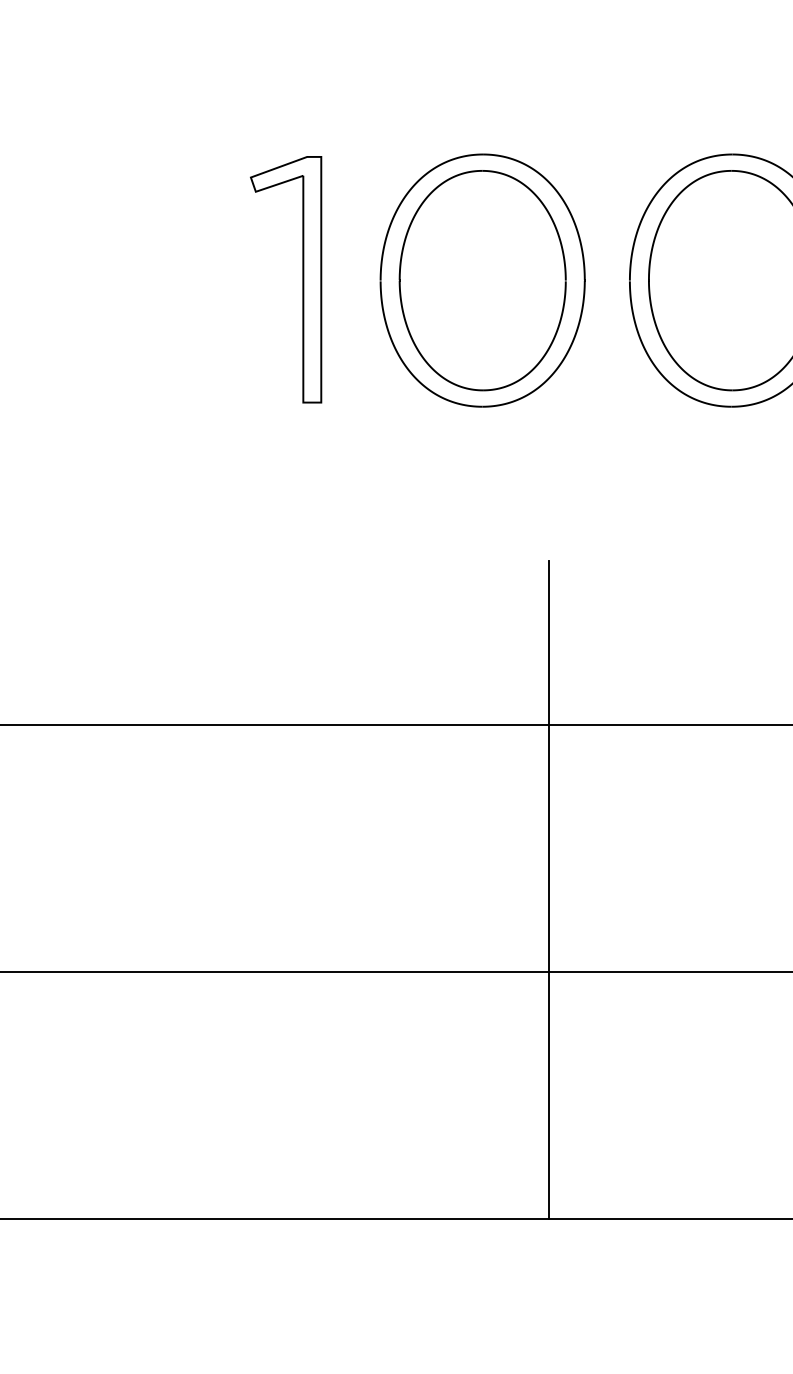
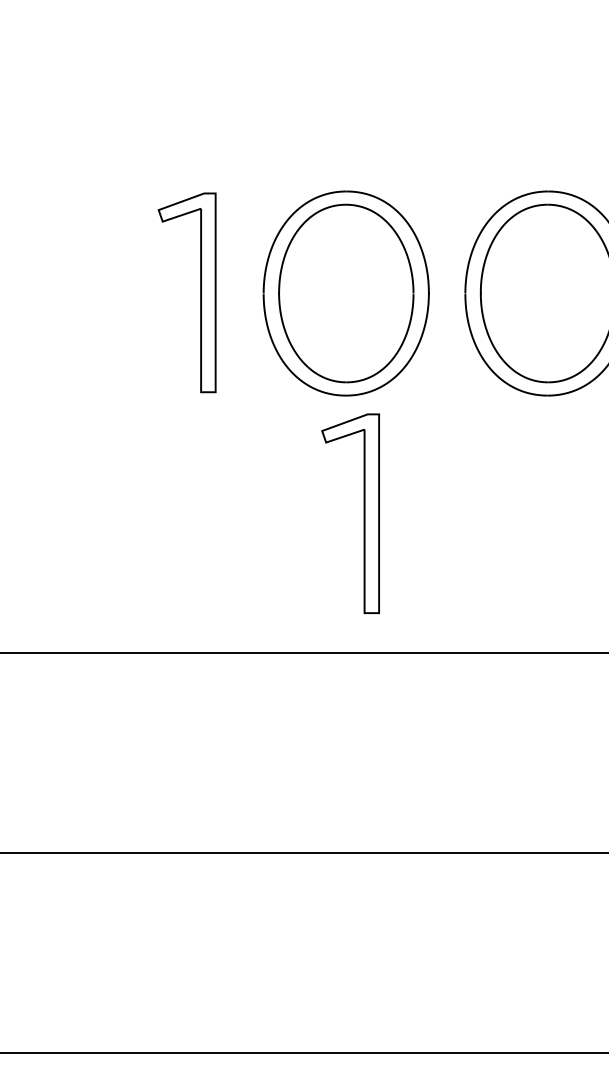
part: (504, 552) -> (363, 513), added
line: (548, 889) -> (399, 786), removed

